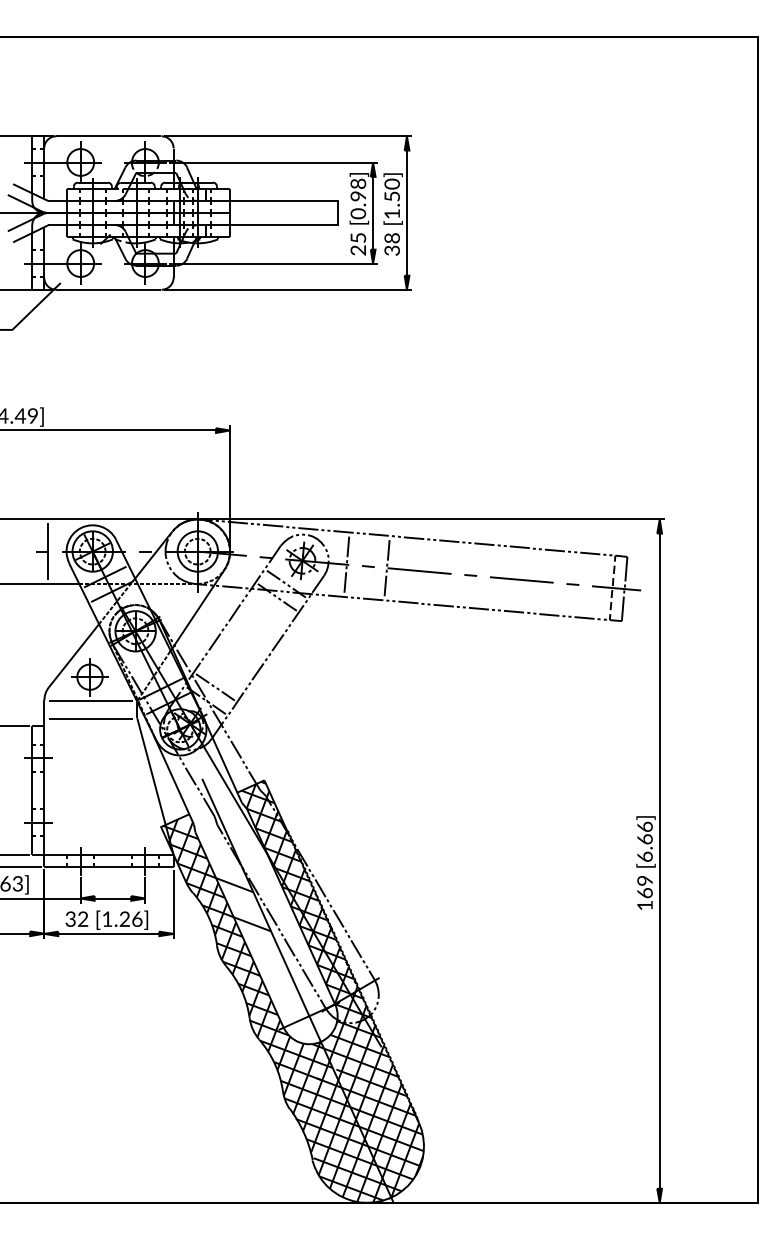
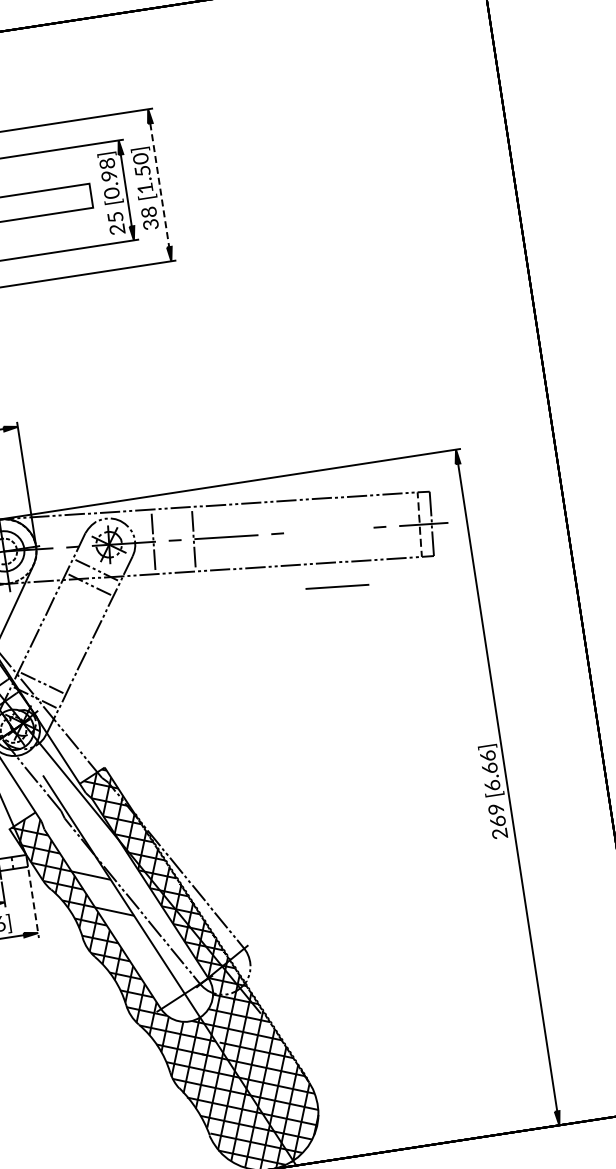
line: (406, 213) -> (159, 185), solid -> dashed
line: (521, 579) -> (337, 586), moved
line: (173, 904) -> (33, 903), solid -> dashed
text: (644, 905) -> (499, 833), 169 -> 269

